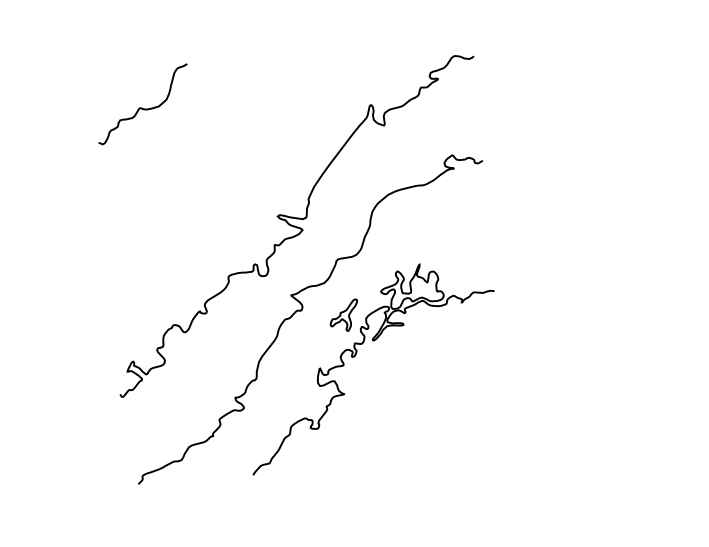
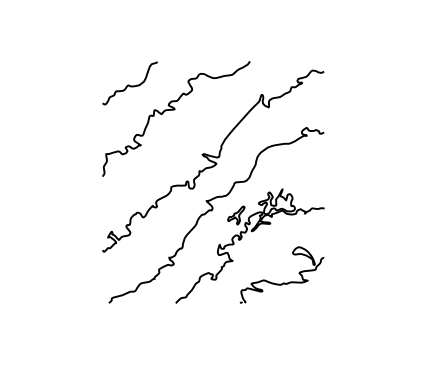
curve: (223, 144) -> (174, 110), added
part: (434, 423) -> (283, 282), added

